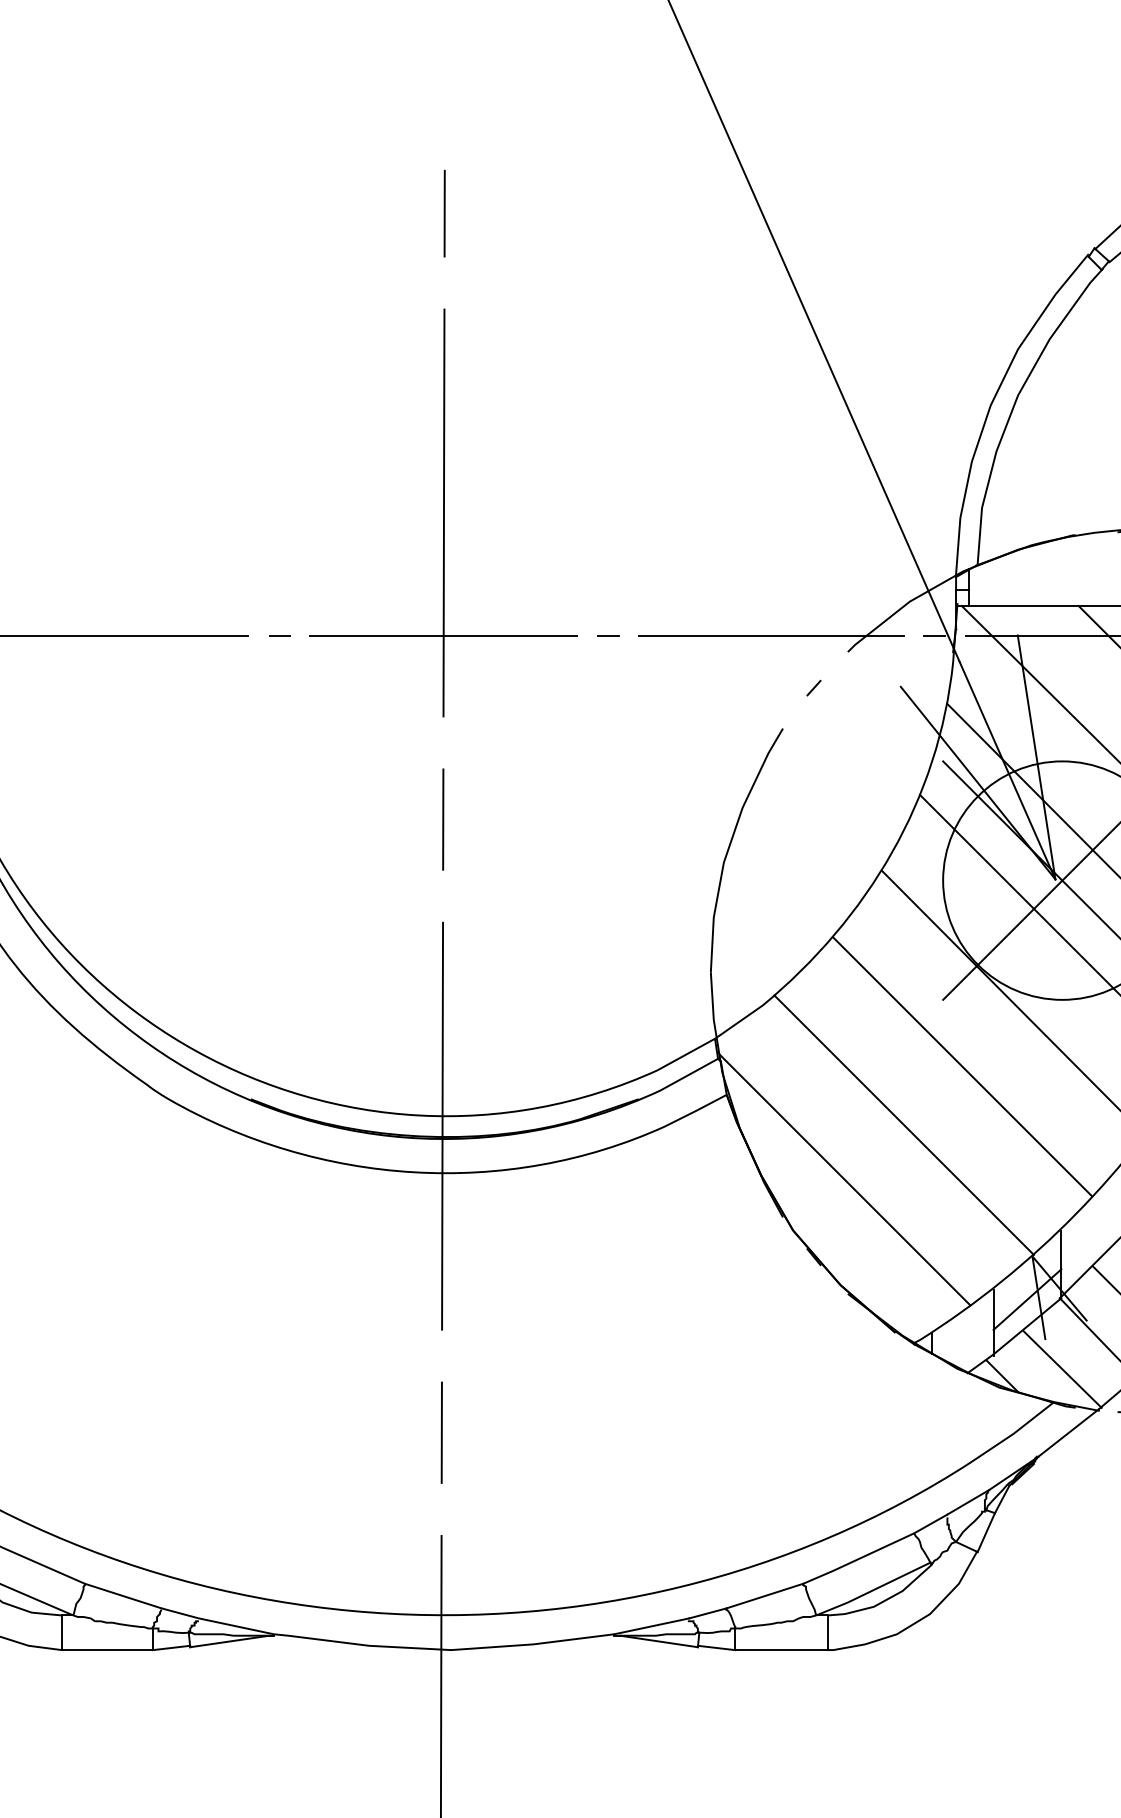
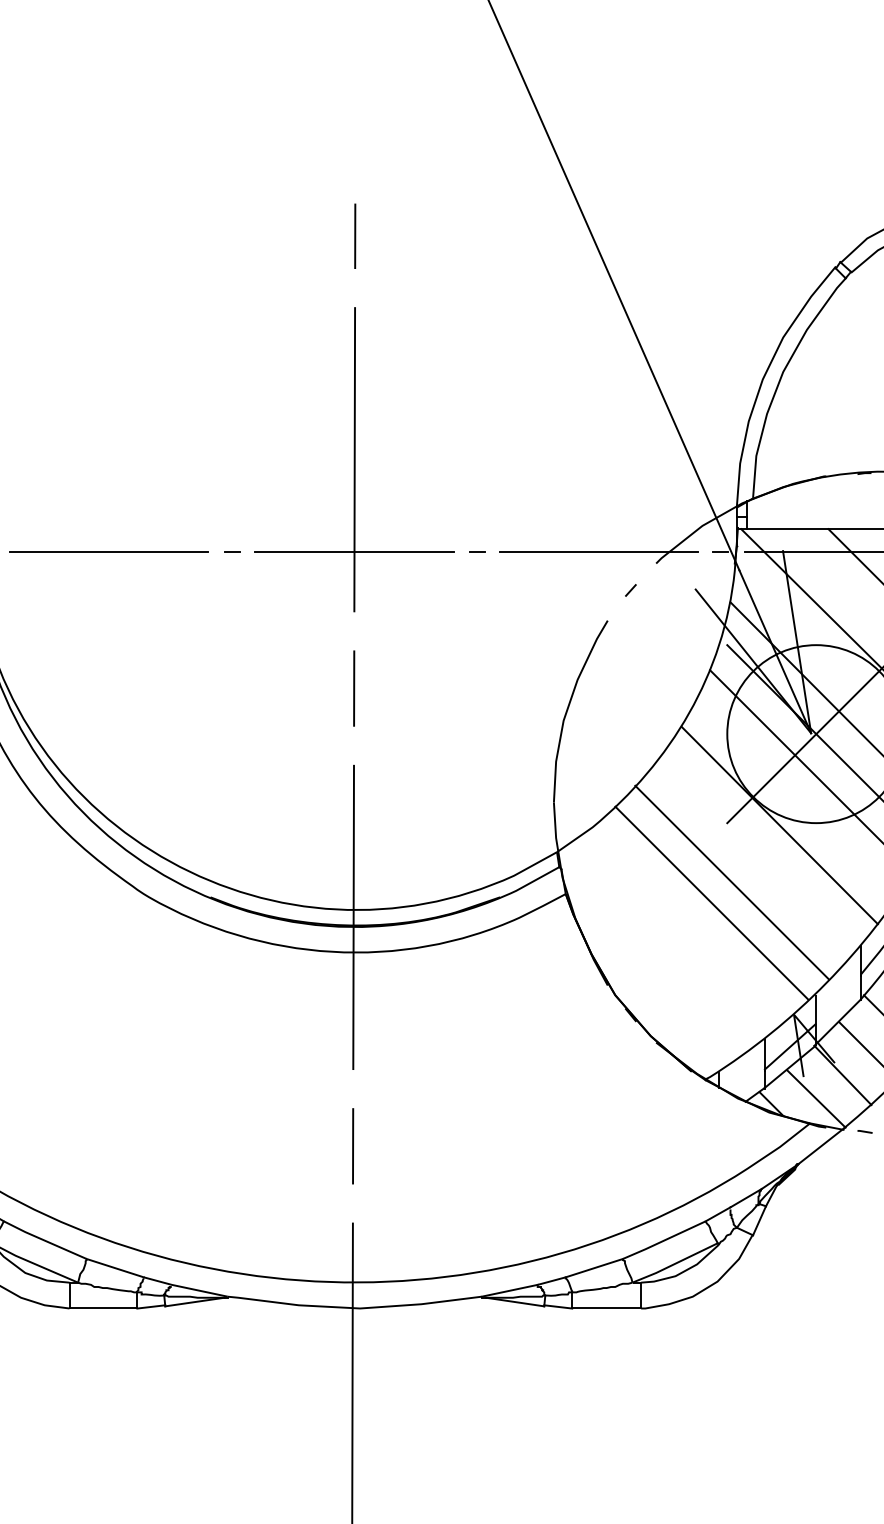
line: (962, 1065) -> (711, 902), moved
line: (904, 1124) -> (732, 882), moved
line: (844, 1178) -> (653, 956), removed

